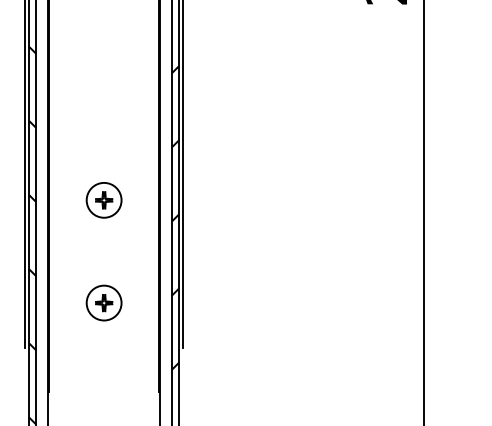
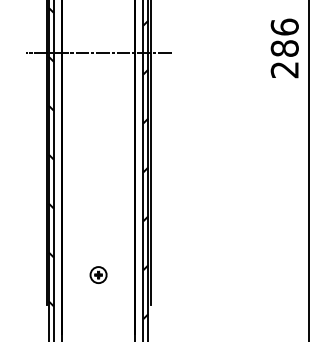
part: (103, 200) -> (98, 207), removed
part: (103, 302) -> (98, 274), size x0.7

